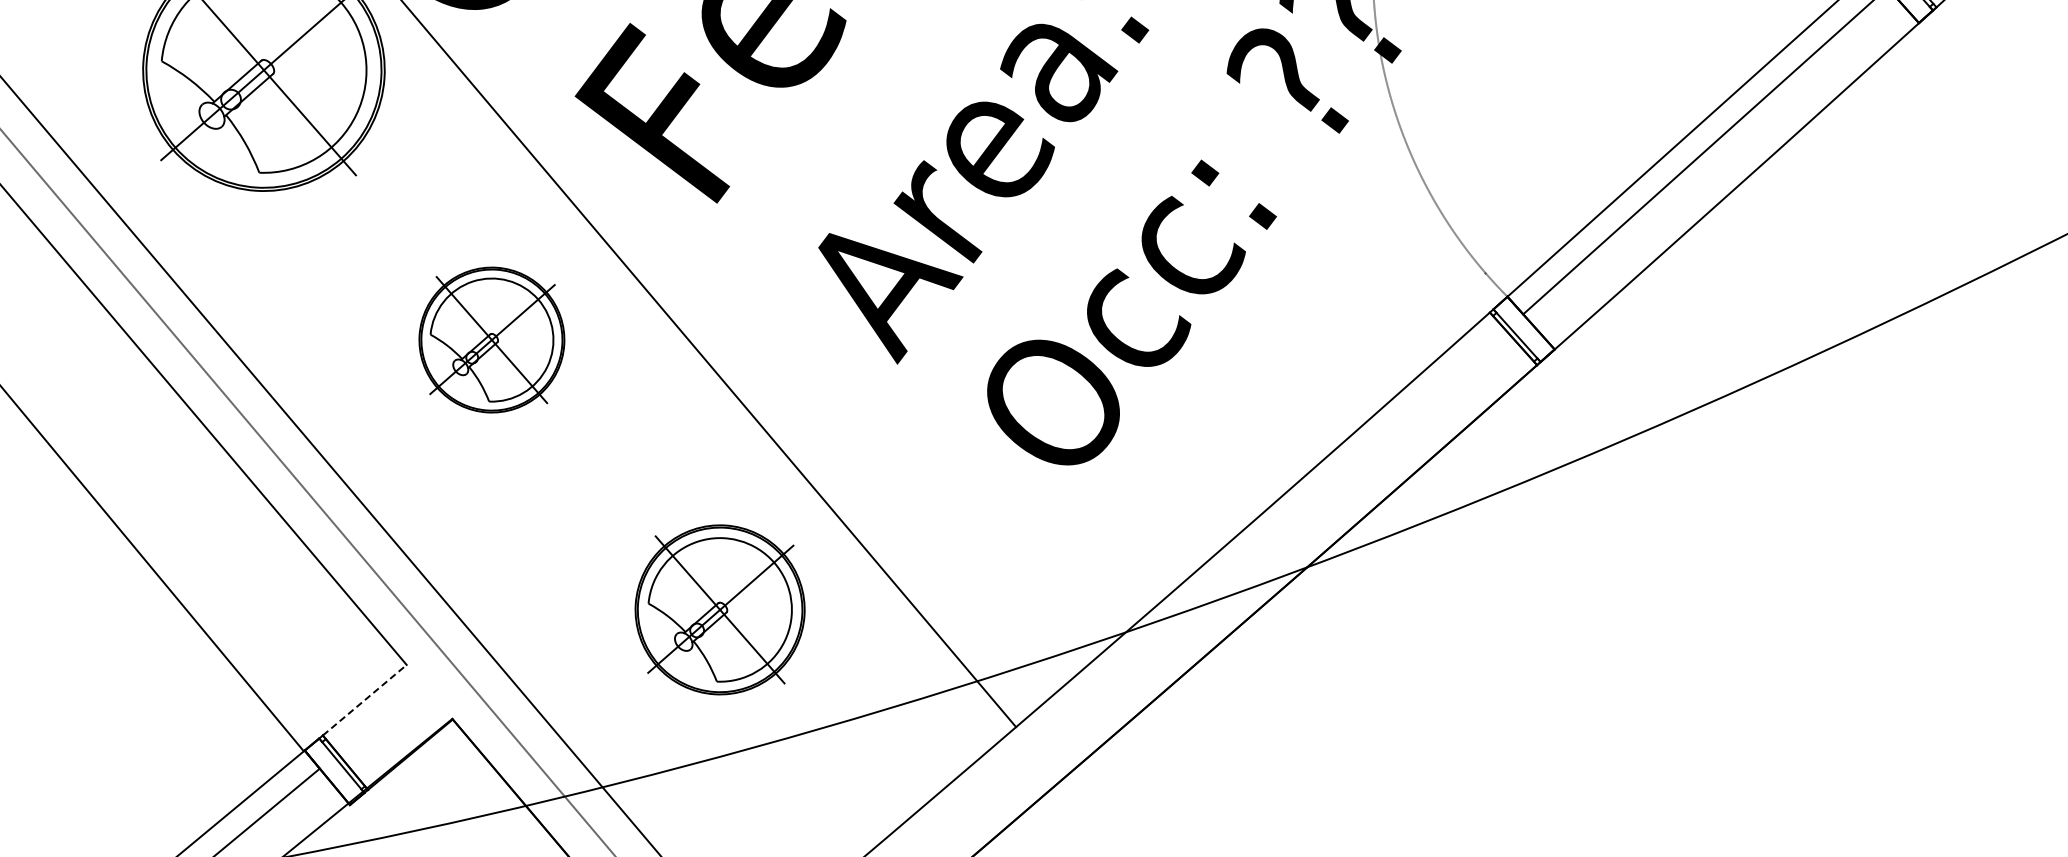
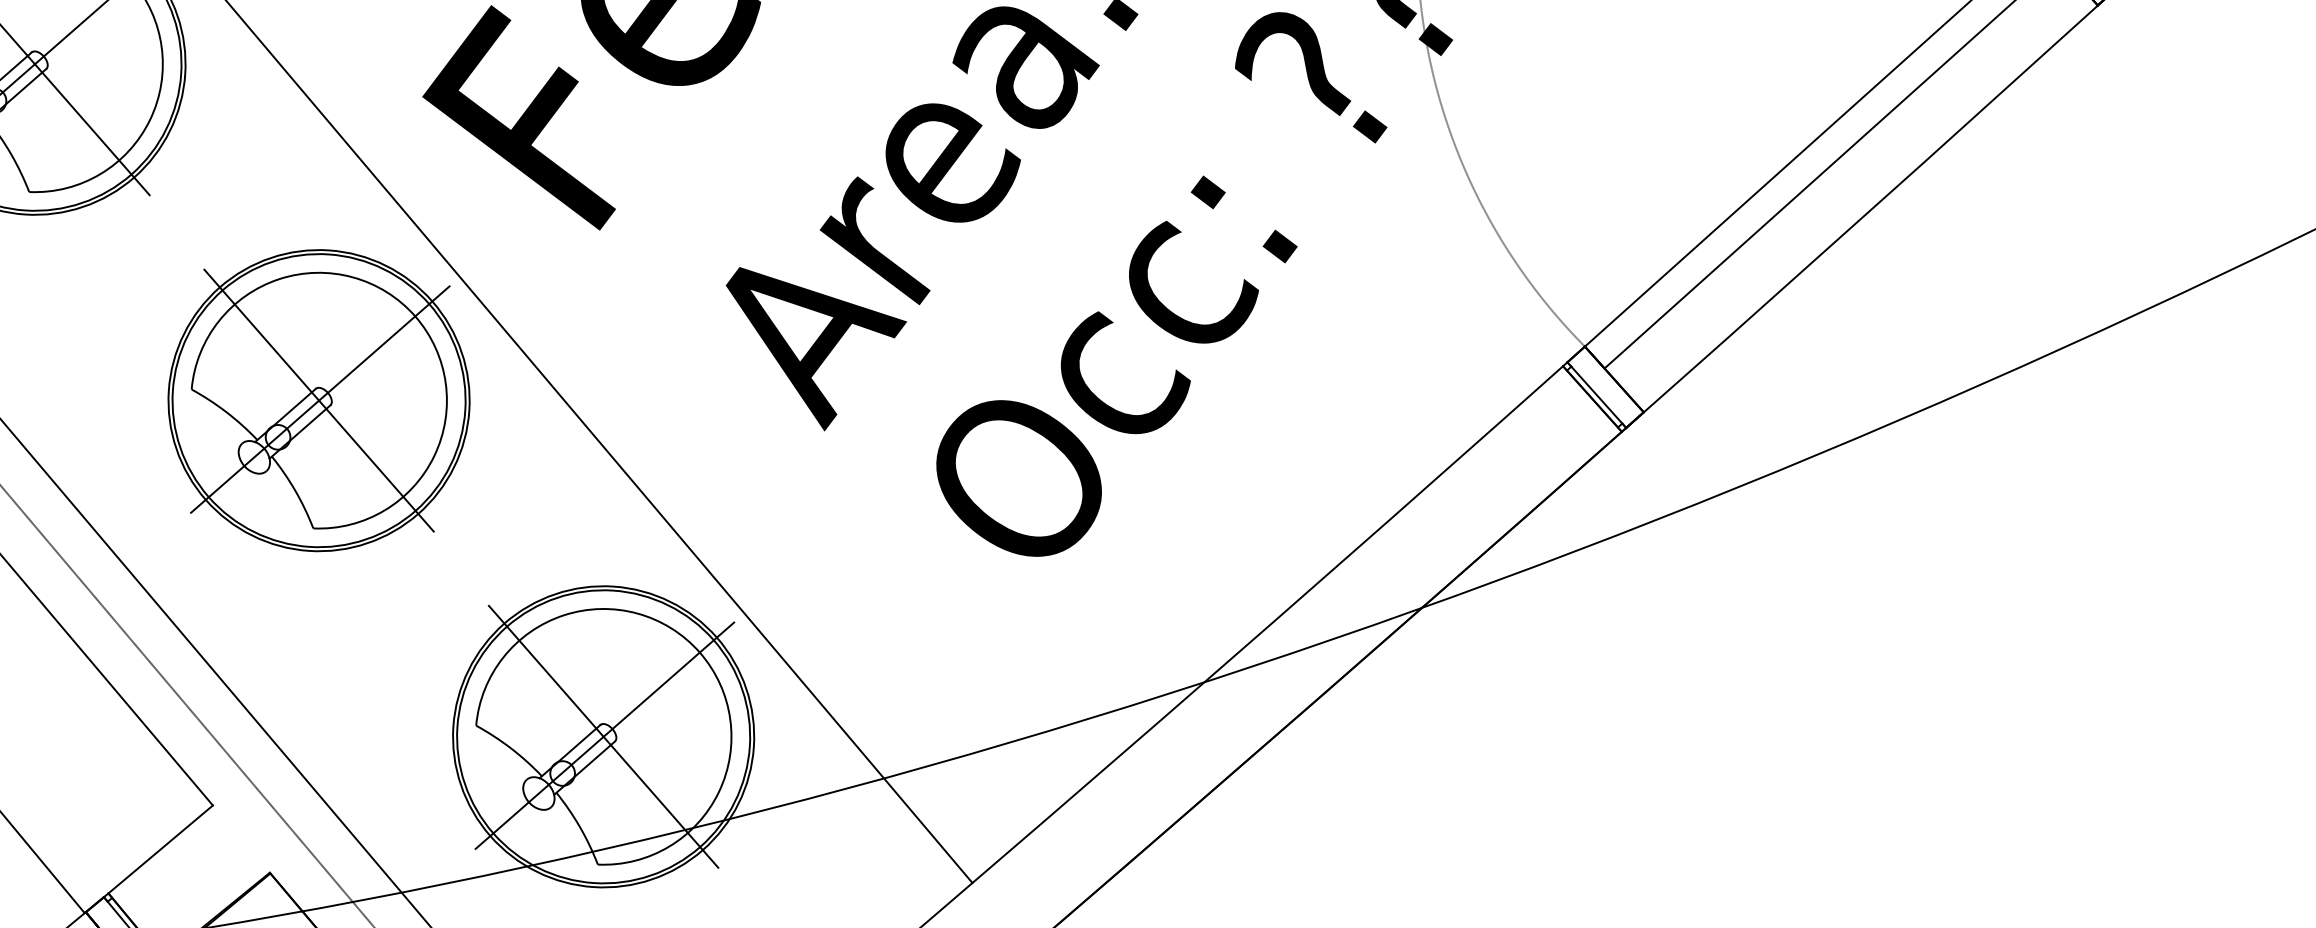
part: (491, 339) -> (318, 399), size x1.67
part: (719, 609) -> (602, 736), size x1.43
line: (364, 700) -> (160, 849), dashed -> solid

